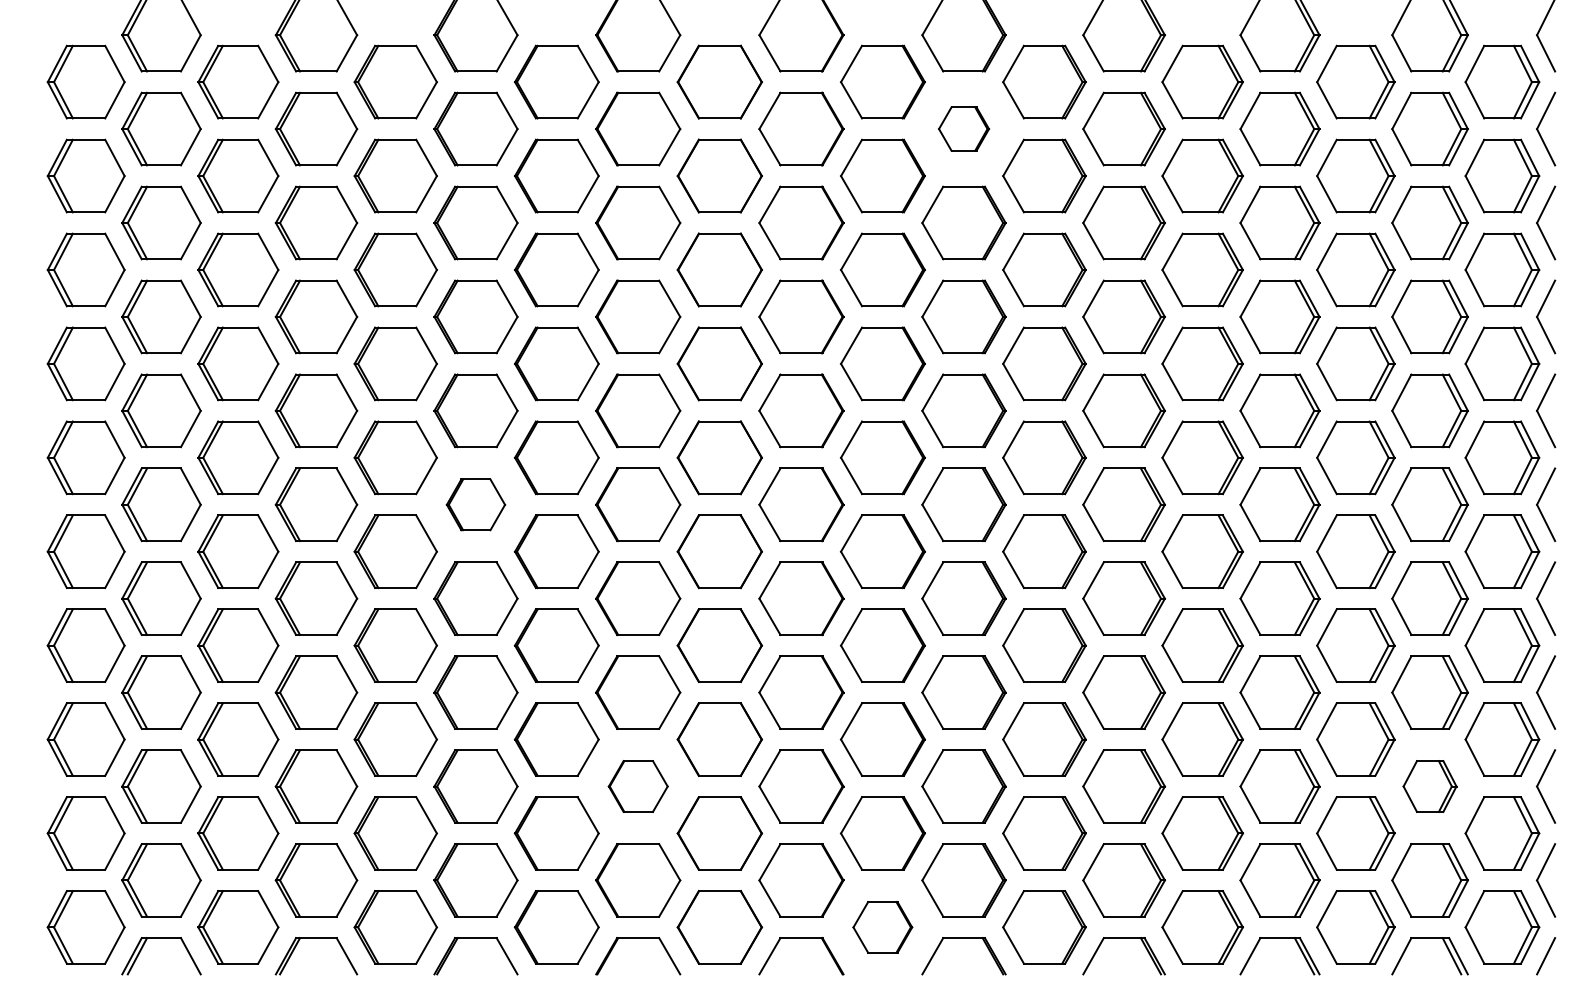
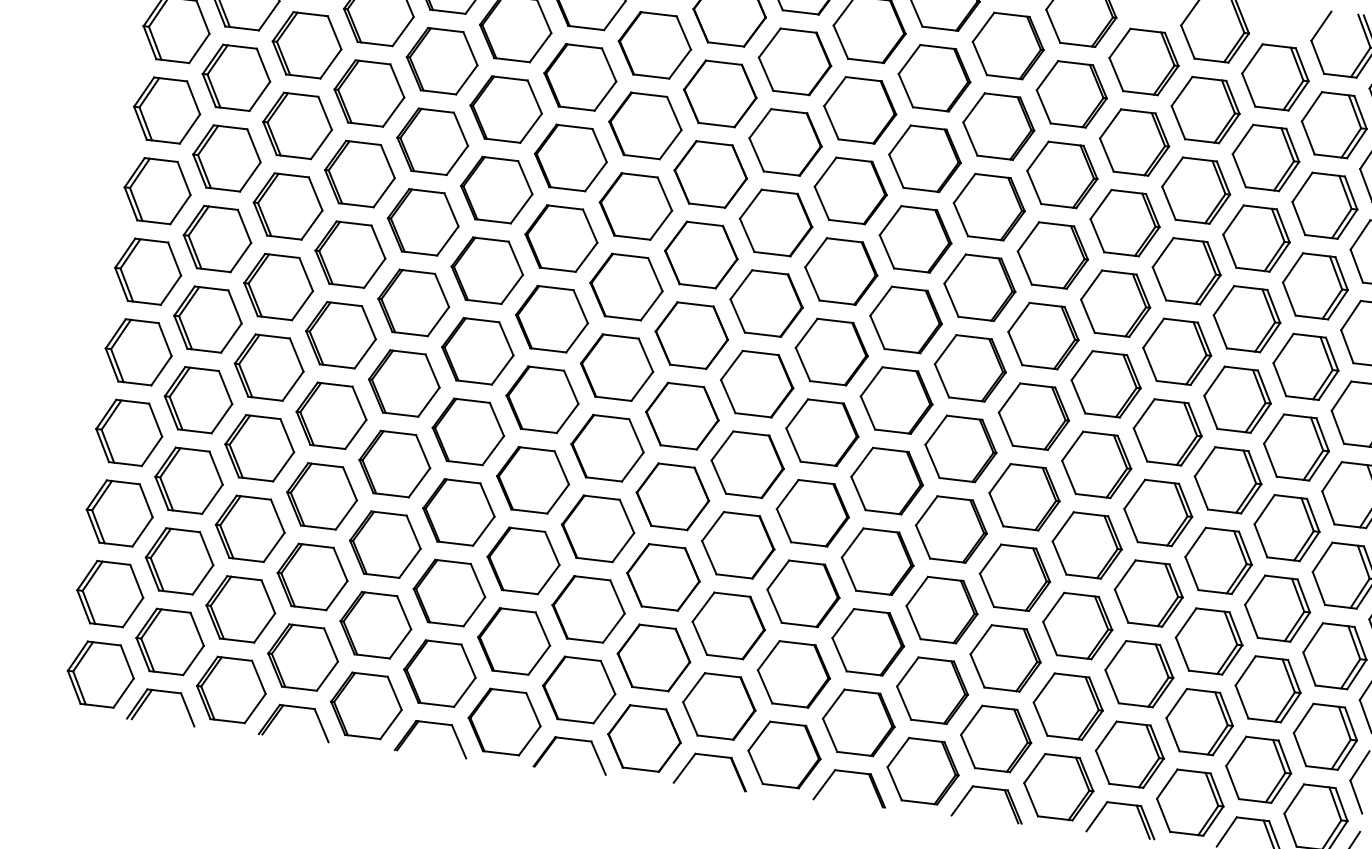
part: (963, 128) -> (934, 77), size x1.67
part: (475, 504) -> (477, 351), size x1.43
part: (638, 786) -> (588, 609), size x1.43
part: (1429, 786) -> (1267, 689), size x1.43
part: (882, 927) -> (784, 755), size x1.43

